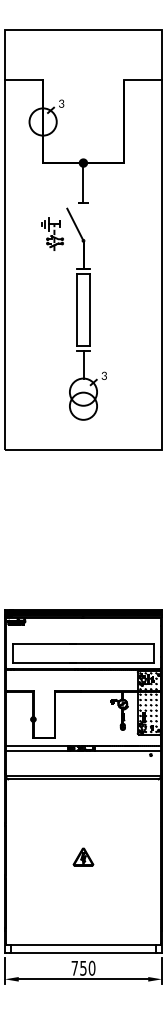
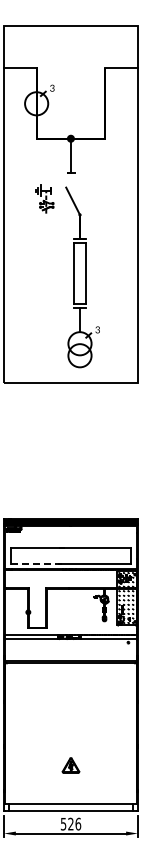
part: (86, 314) -> (82, 277), moved
line: (44, 663) -> (37, 564), solid -> dashed
part: (82, 857) -> (70, 765), moved
text: (82, 967) -> (70, 823), 750 -> 526

